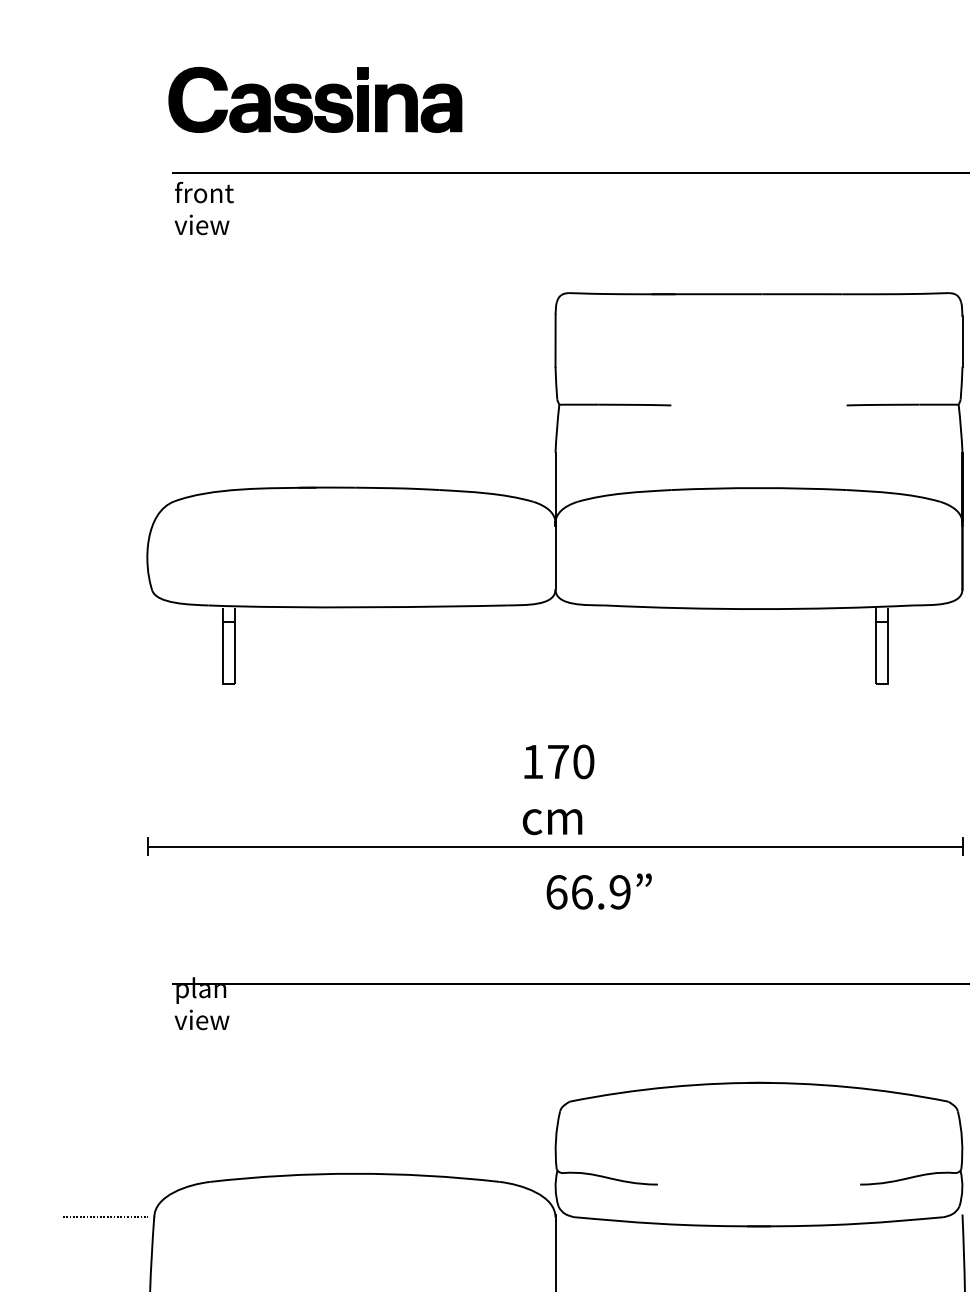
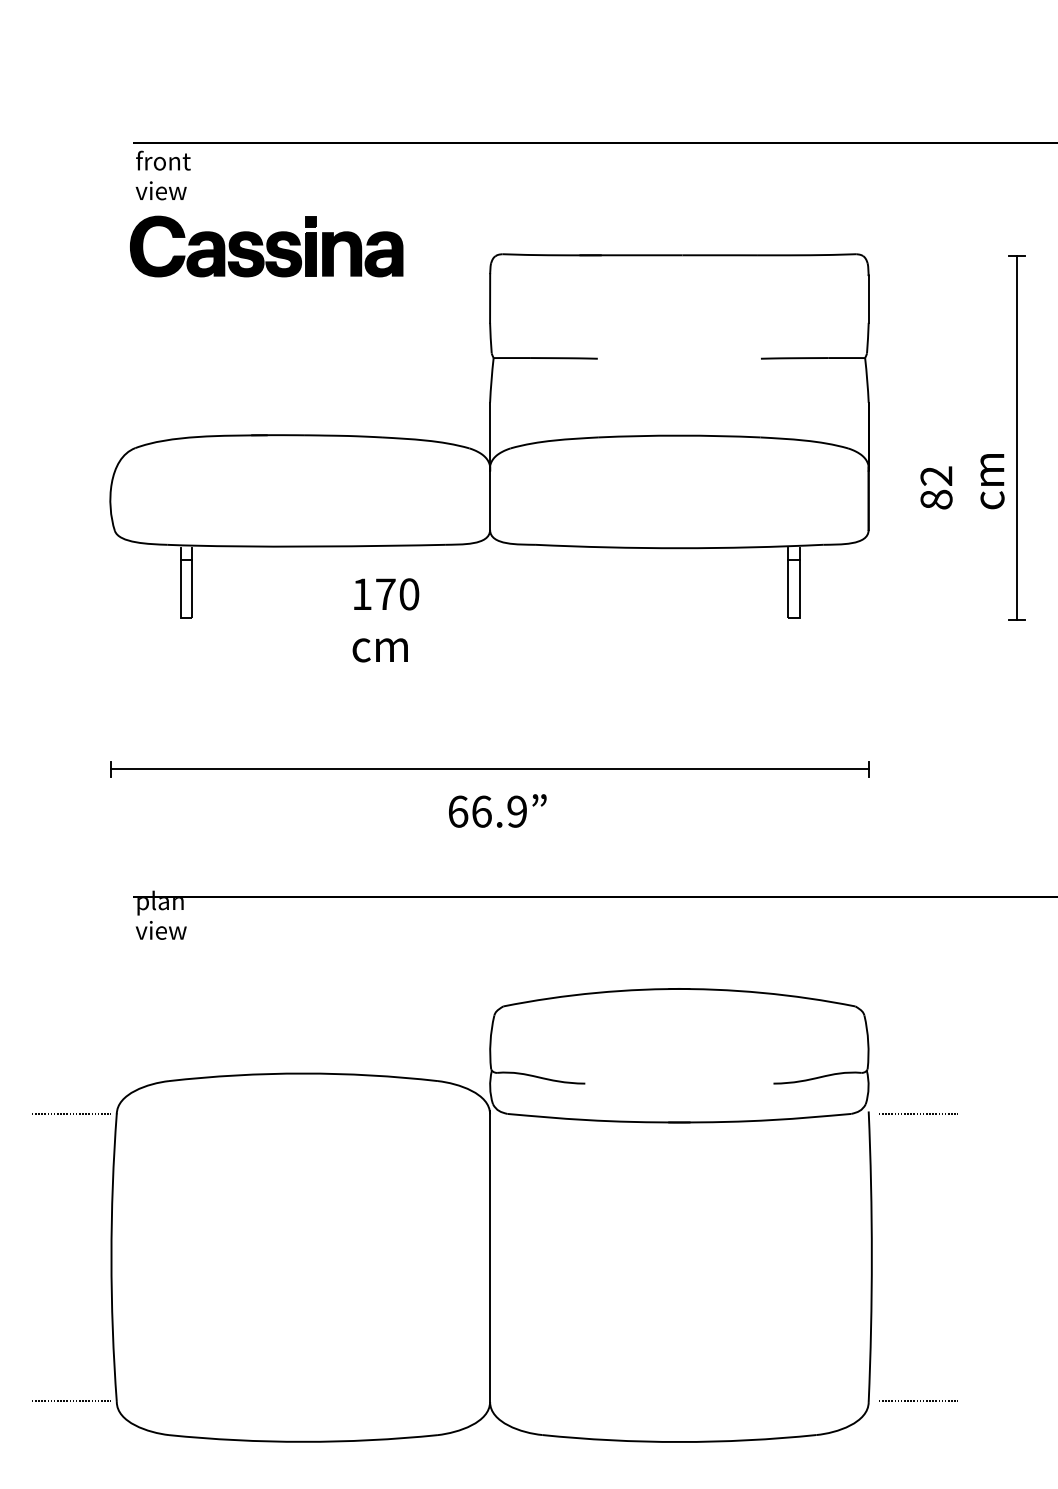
part: (315, 99) -> (266, 246), moved
text: (558, 789) -> (385, 620), moved
text: (598, 891) -> (497, 810), moved

